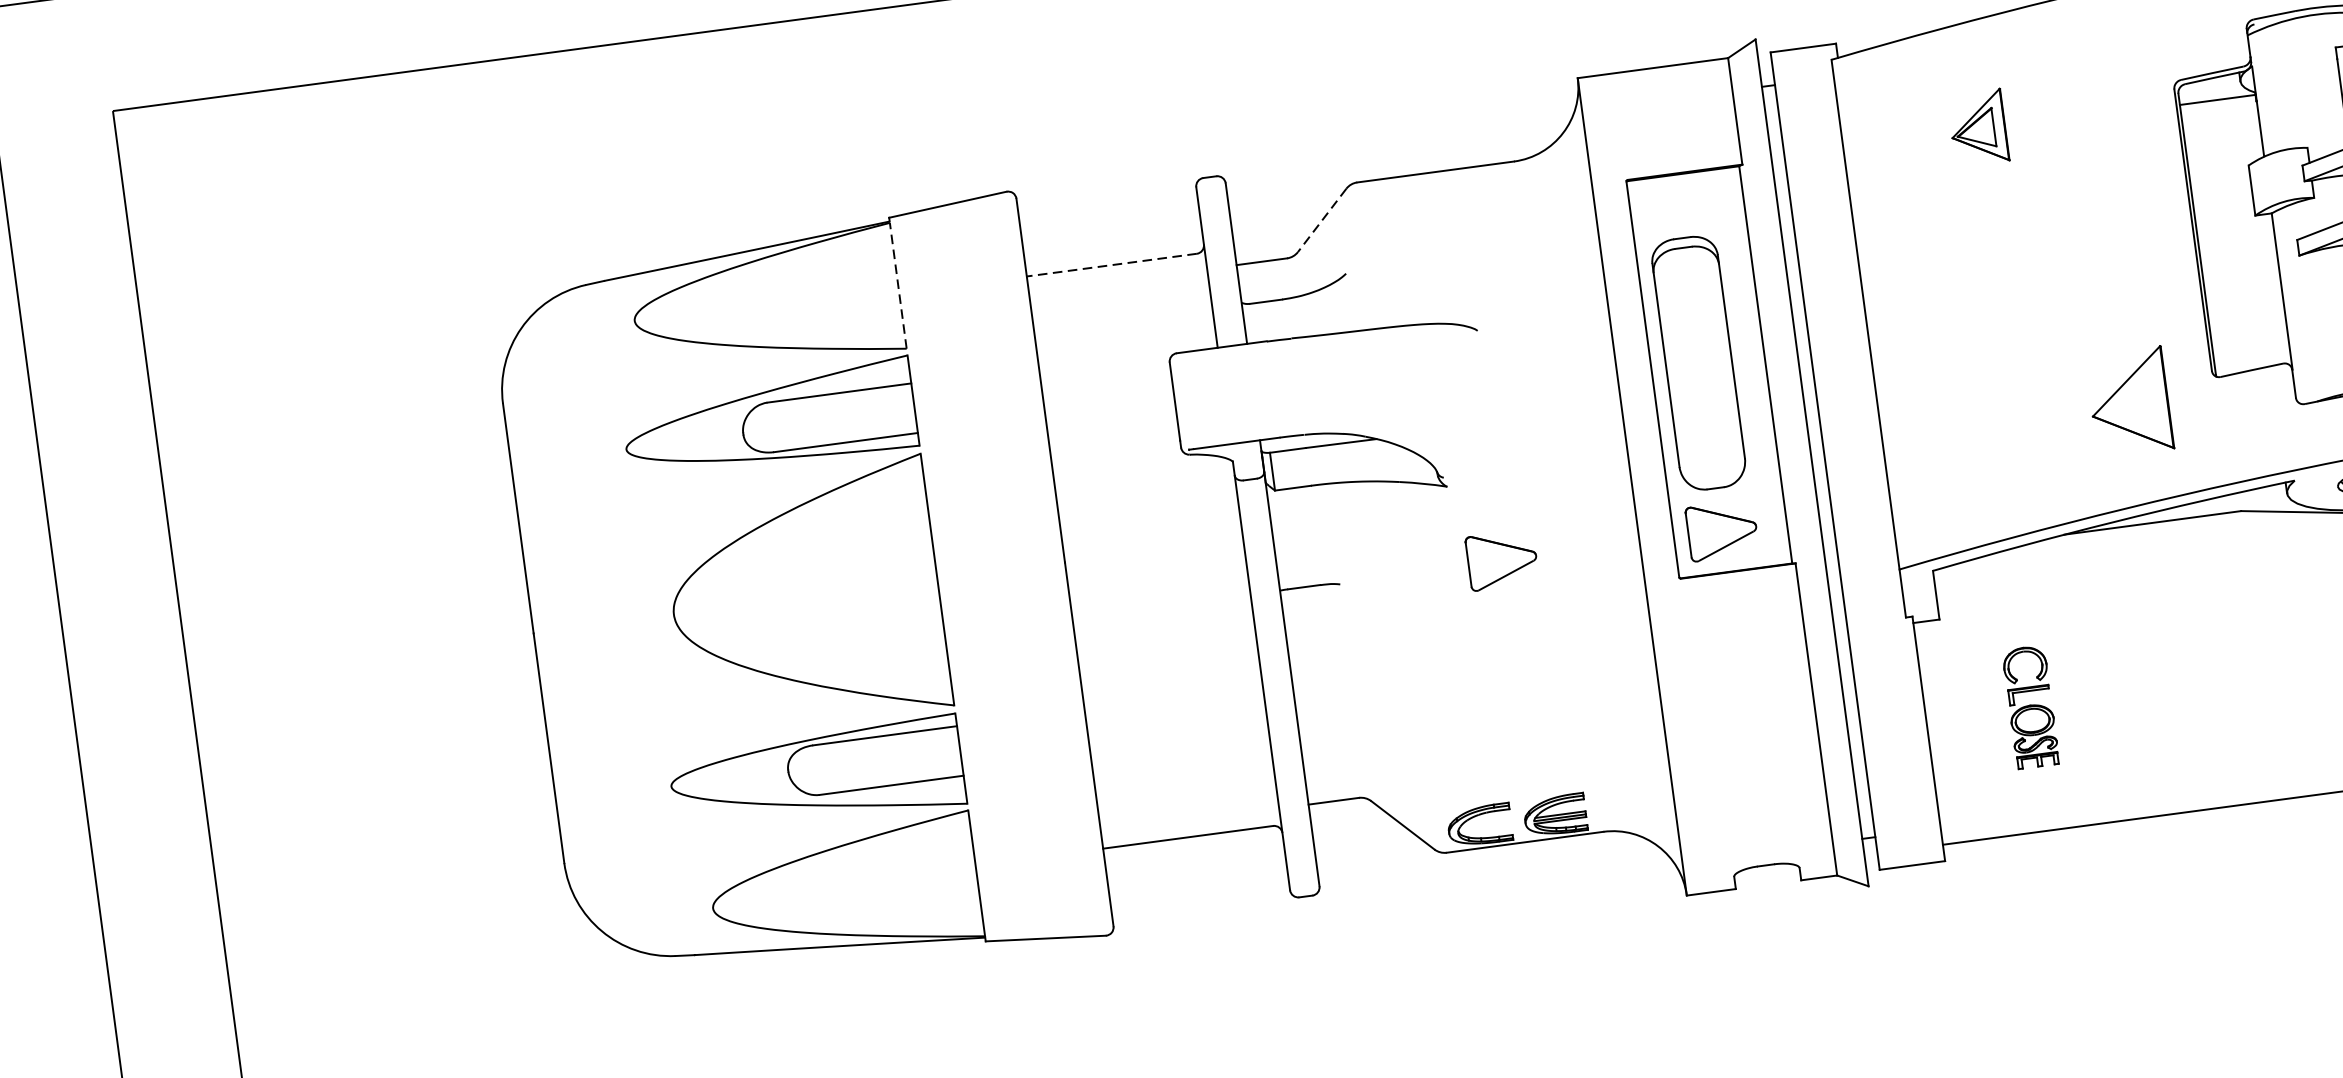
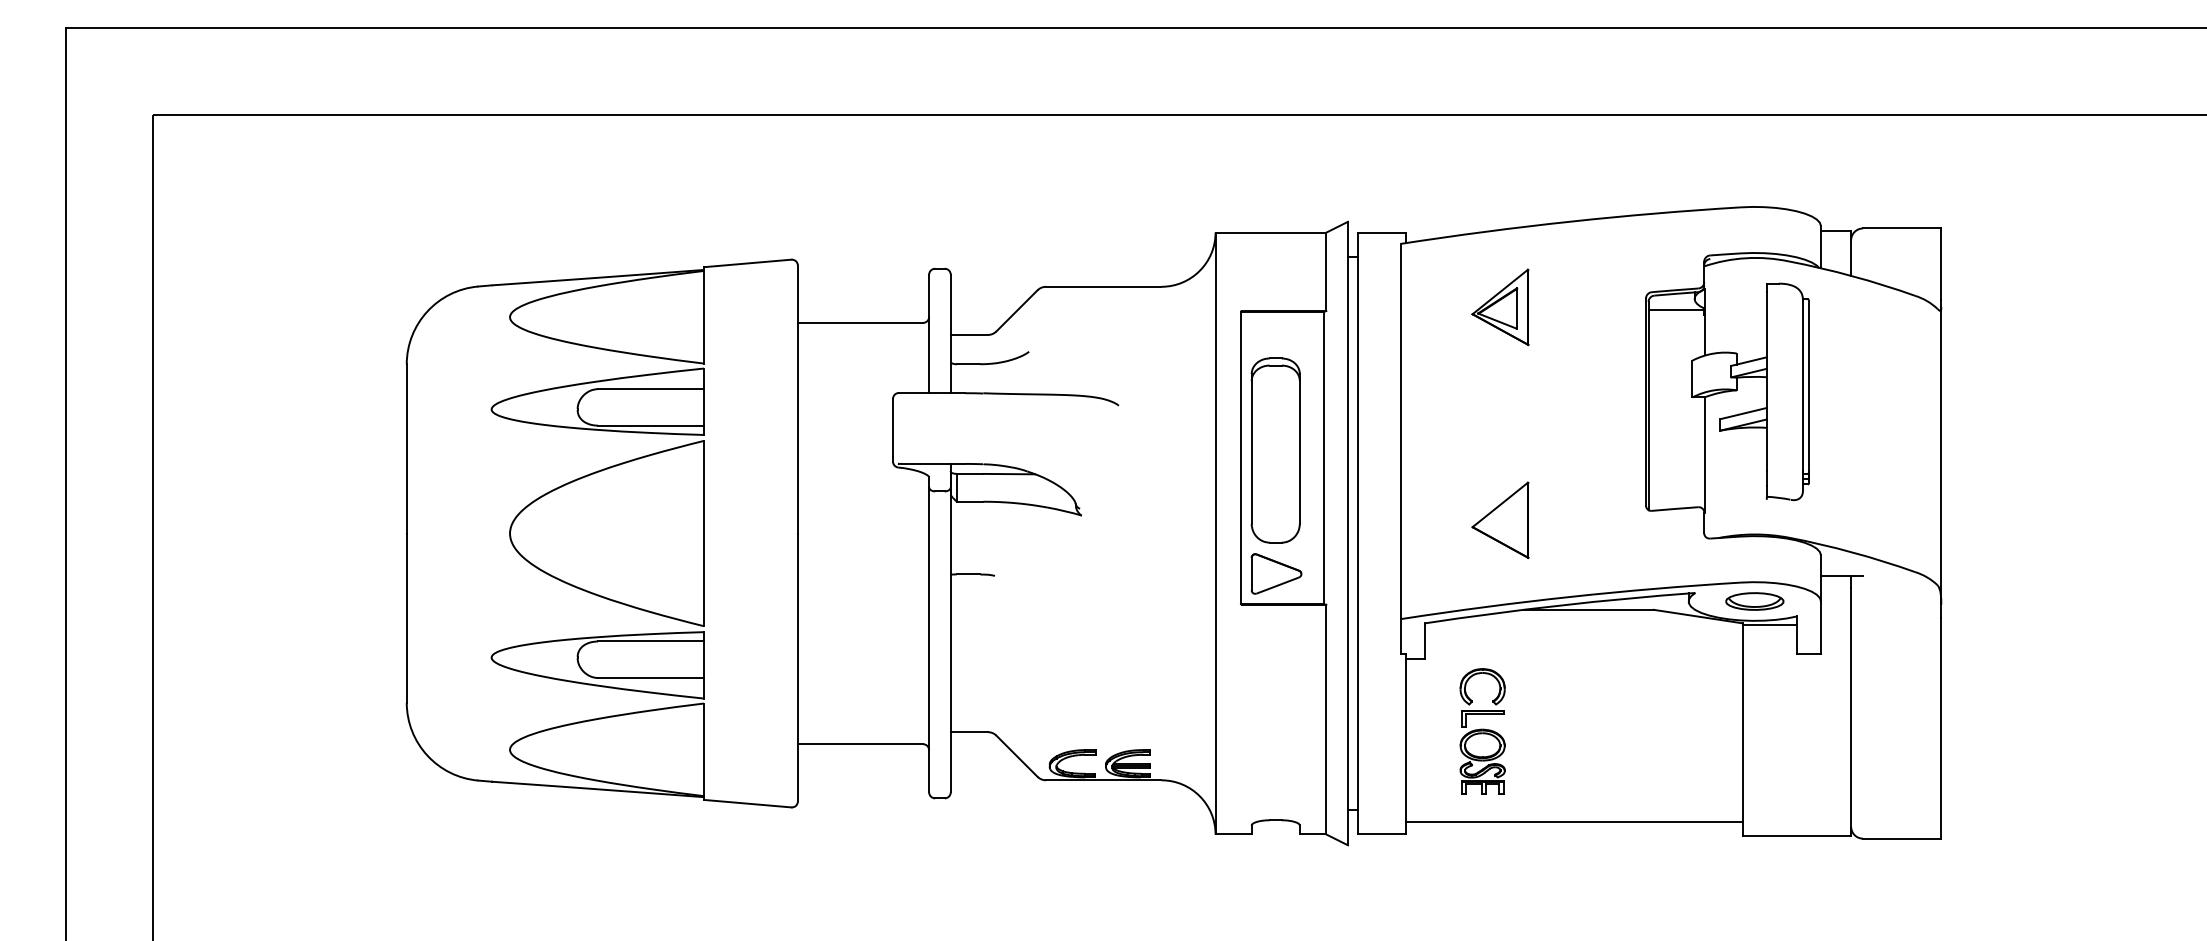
part: (1978, 128) -> (1500, 307), size x1.43
line: (1321, 221) -> (1016, 311), dashed -> solid
line: (1111, 264) -> (860, 322), dashed -> solid
line: (898, 284) -> (704, 316), dashed -> solid
part: (2129, 402) -> (1500, 520), moved
part: (1502, 559) -> (1114, 573), removed
part: (2030, 707) -> (1482, 731), size x1.43

